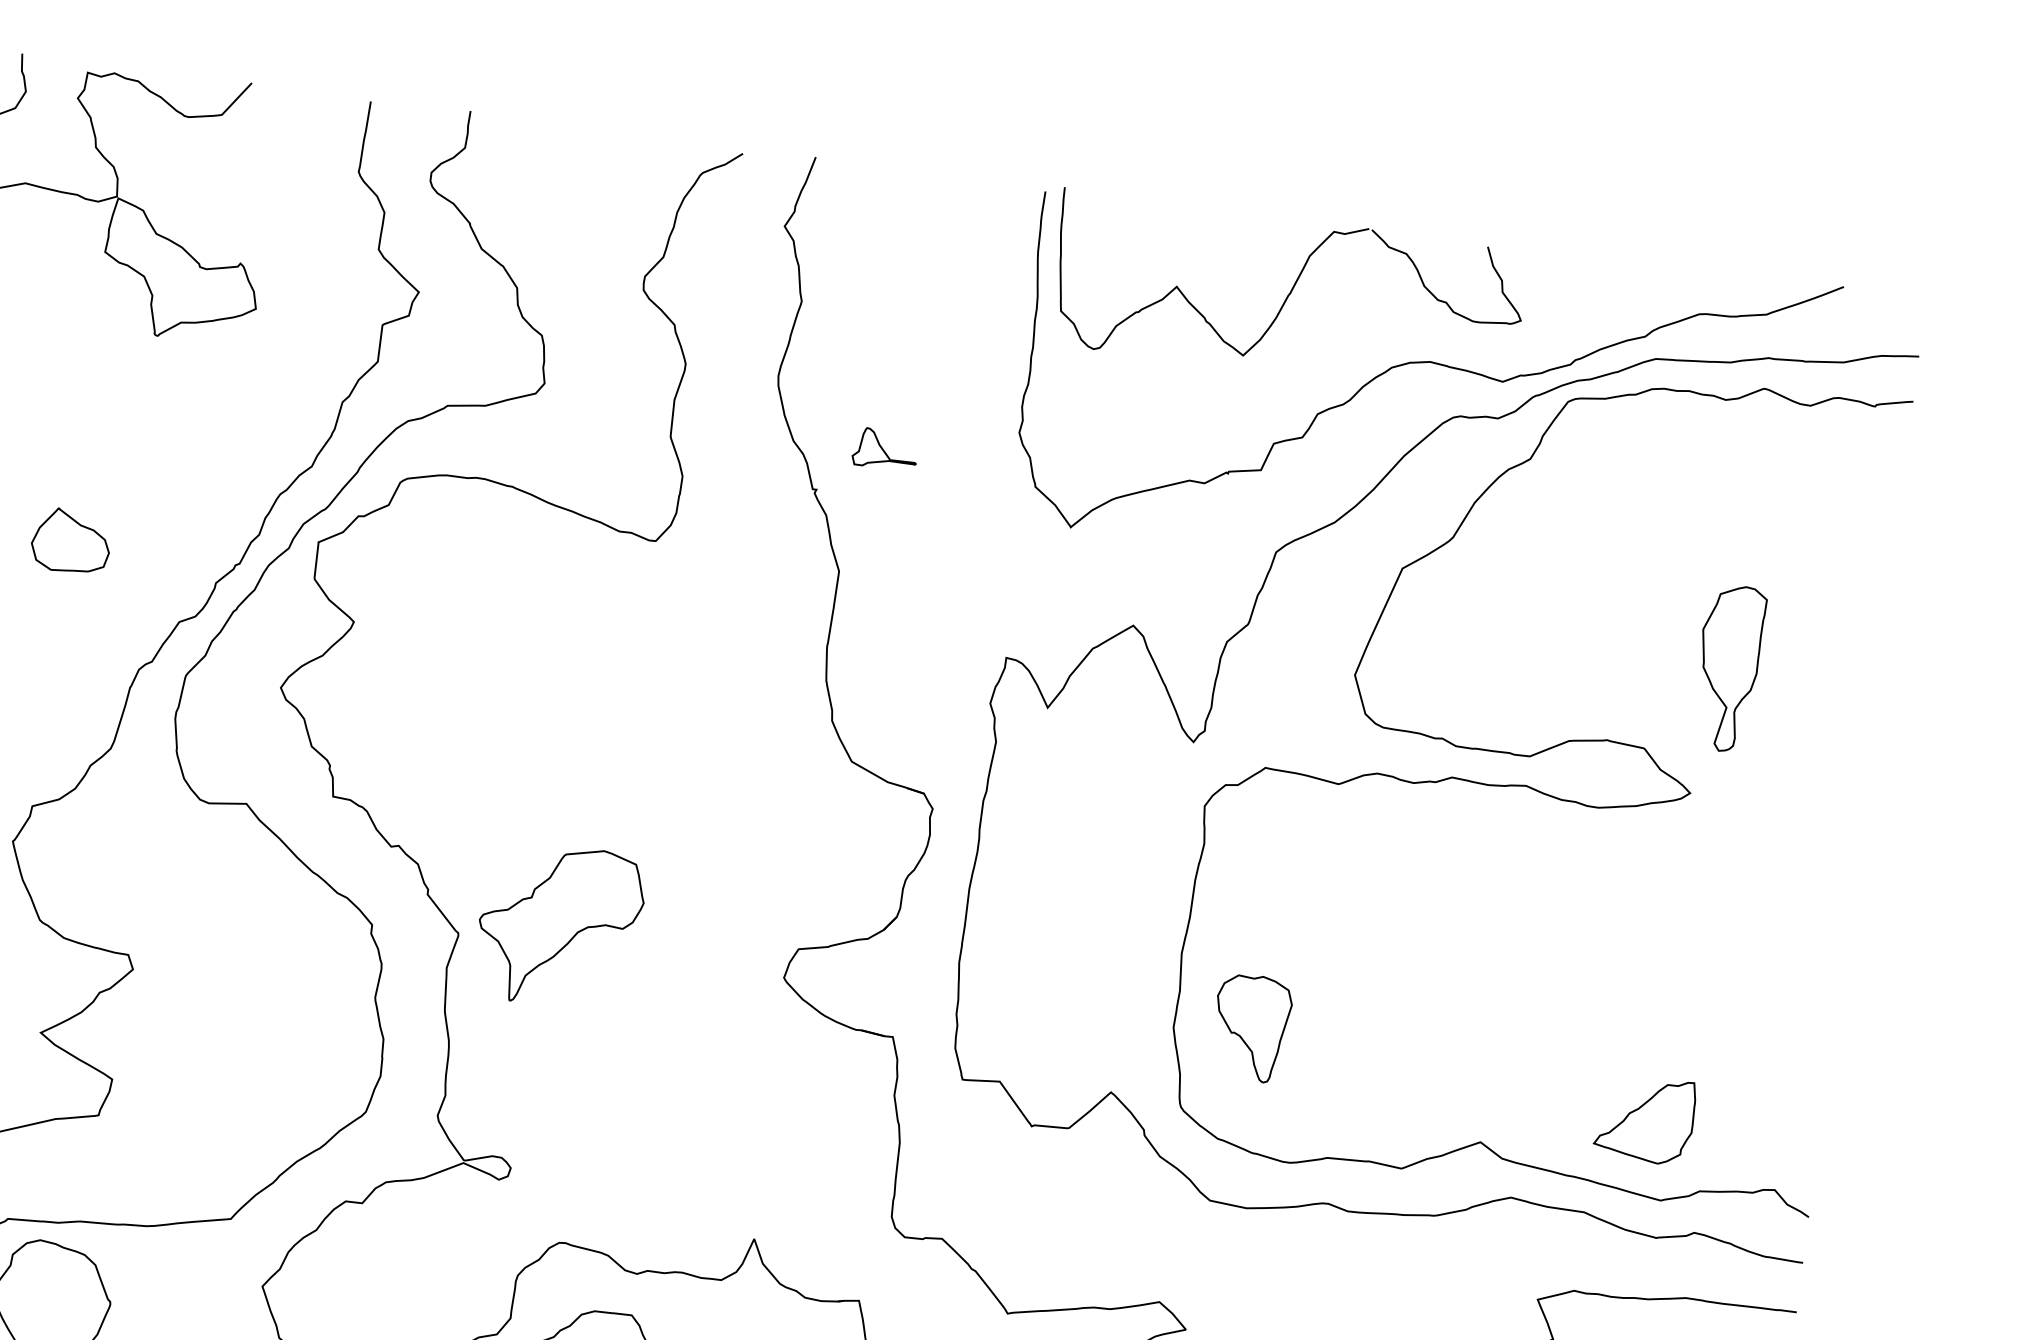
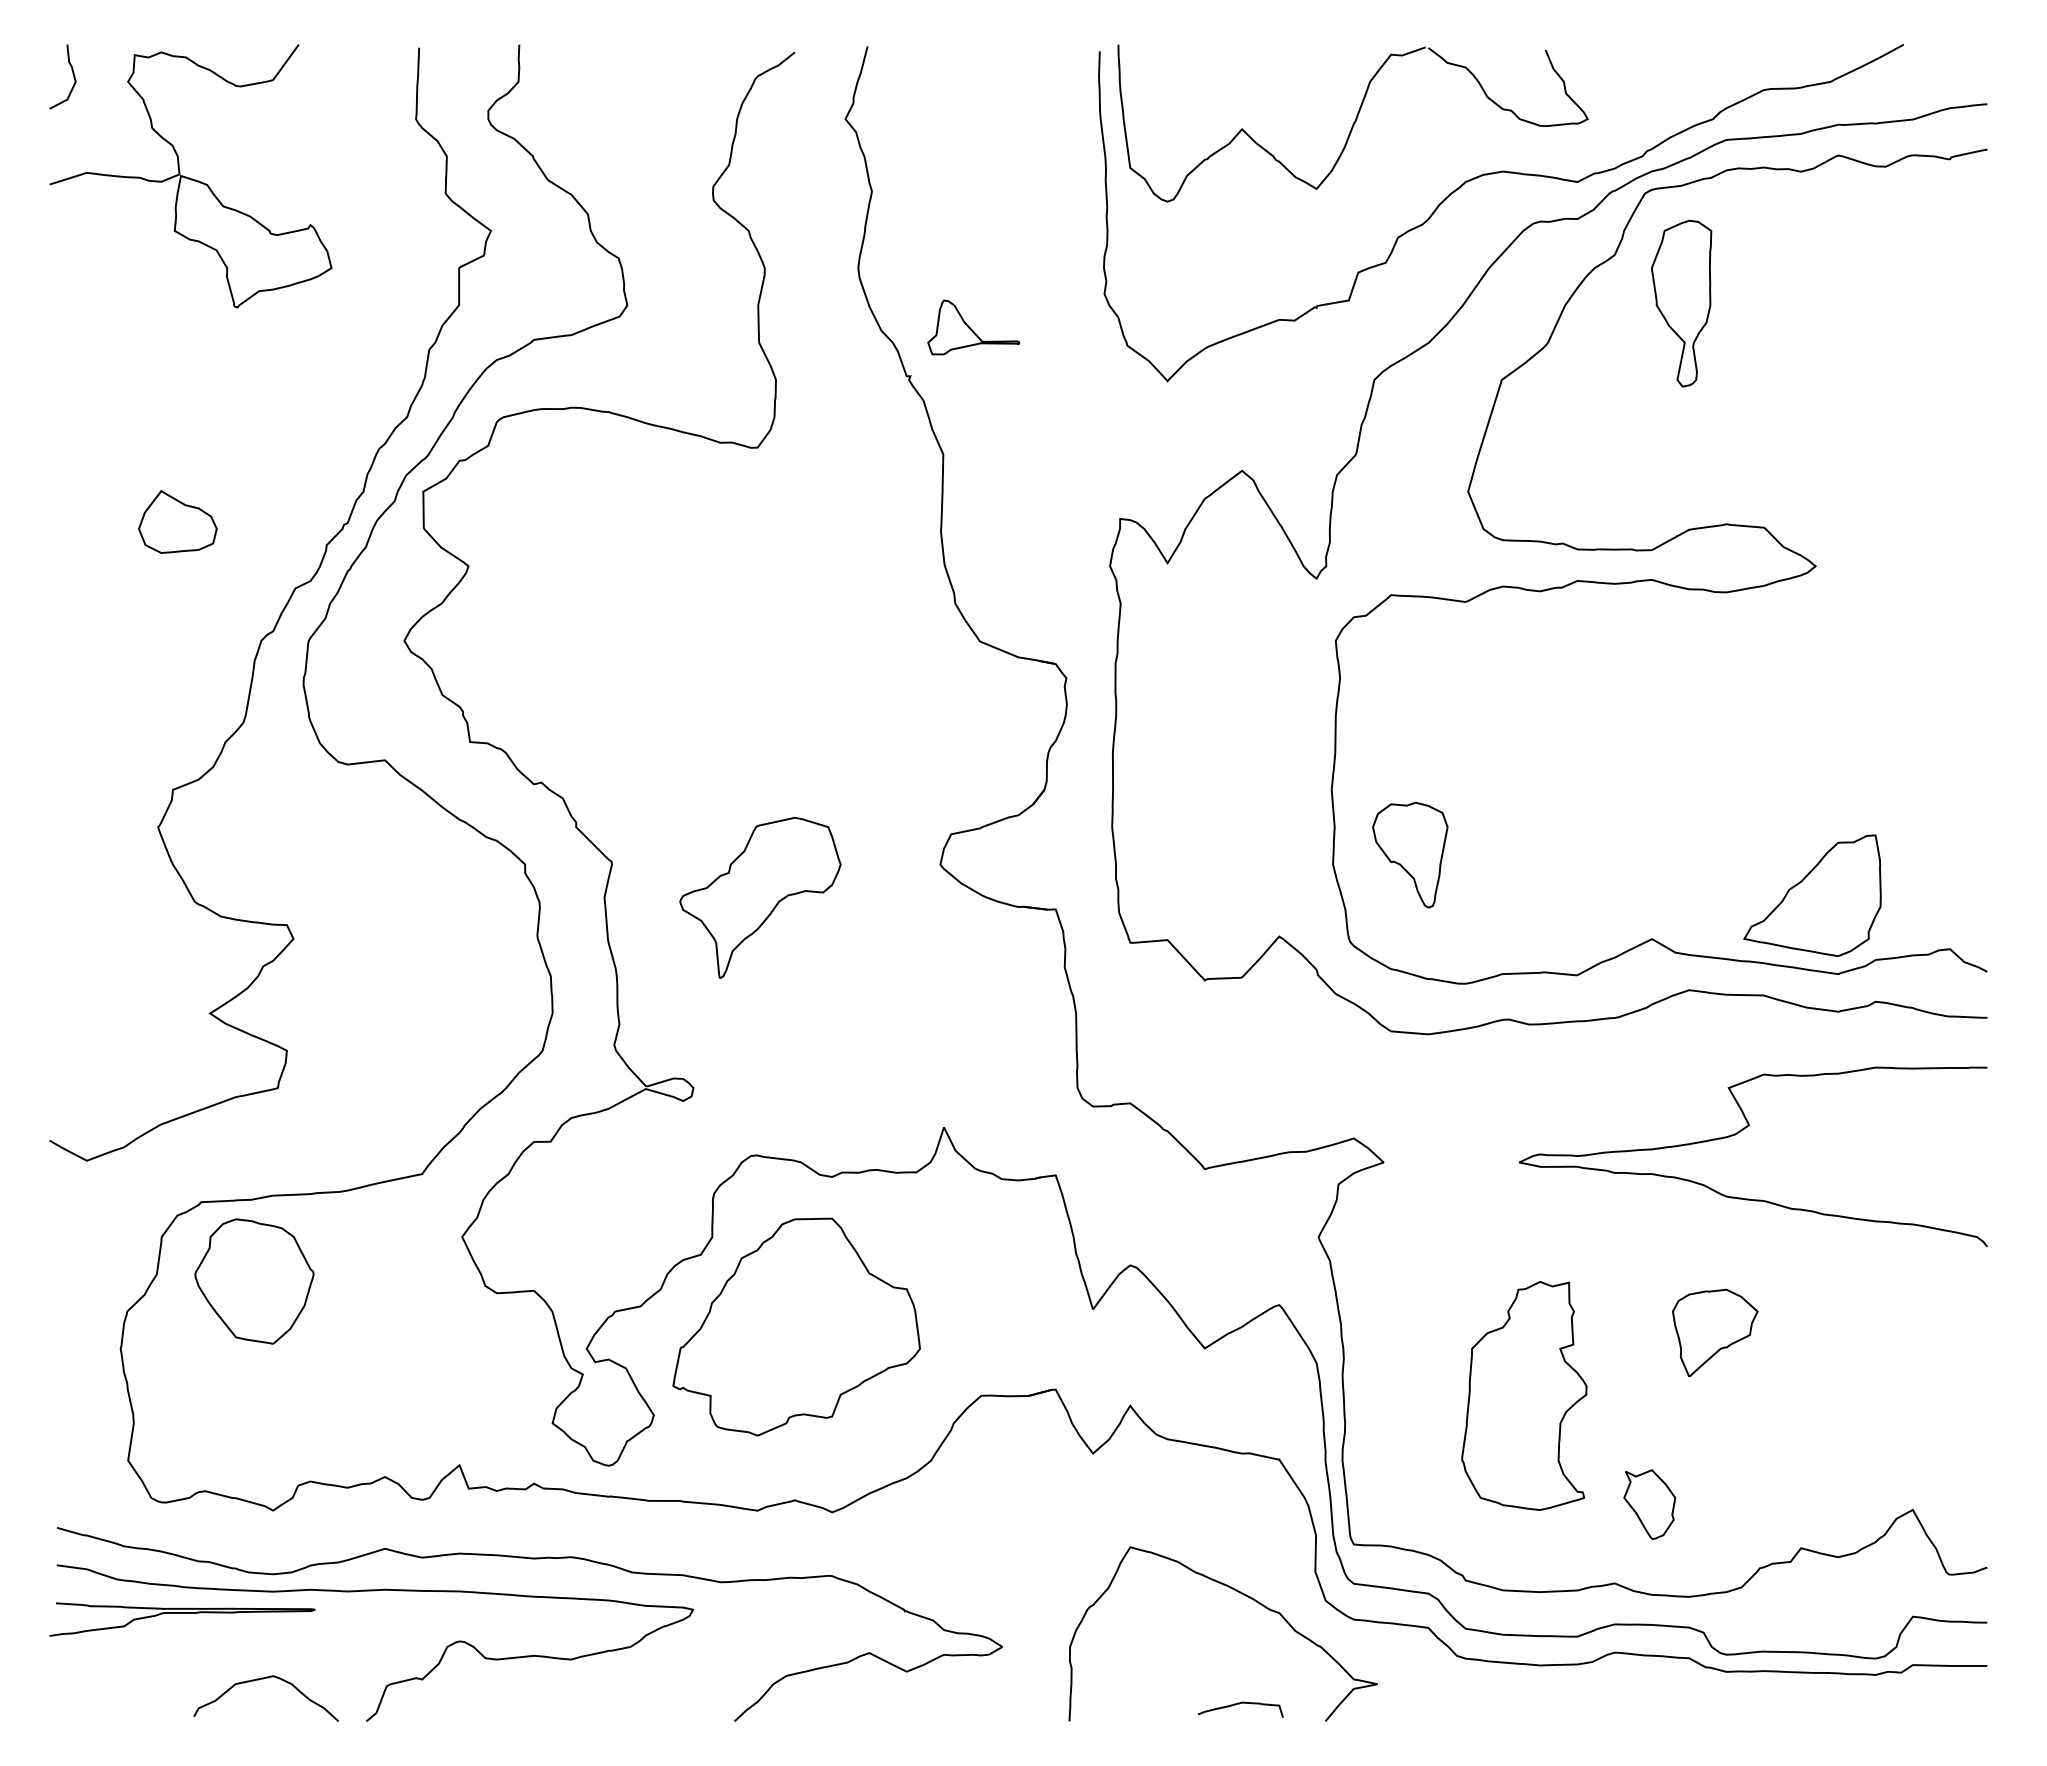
part: (885, 449) -> (973, 327), size x1.43
part: (1728, 668) -> (1681, 303), moved
part: (559, 925) -> (760, 897), moved
part: (1645, 1119) -> (1812, 895), size x1.43

